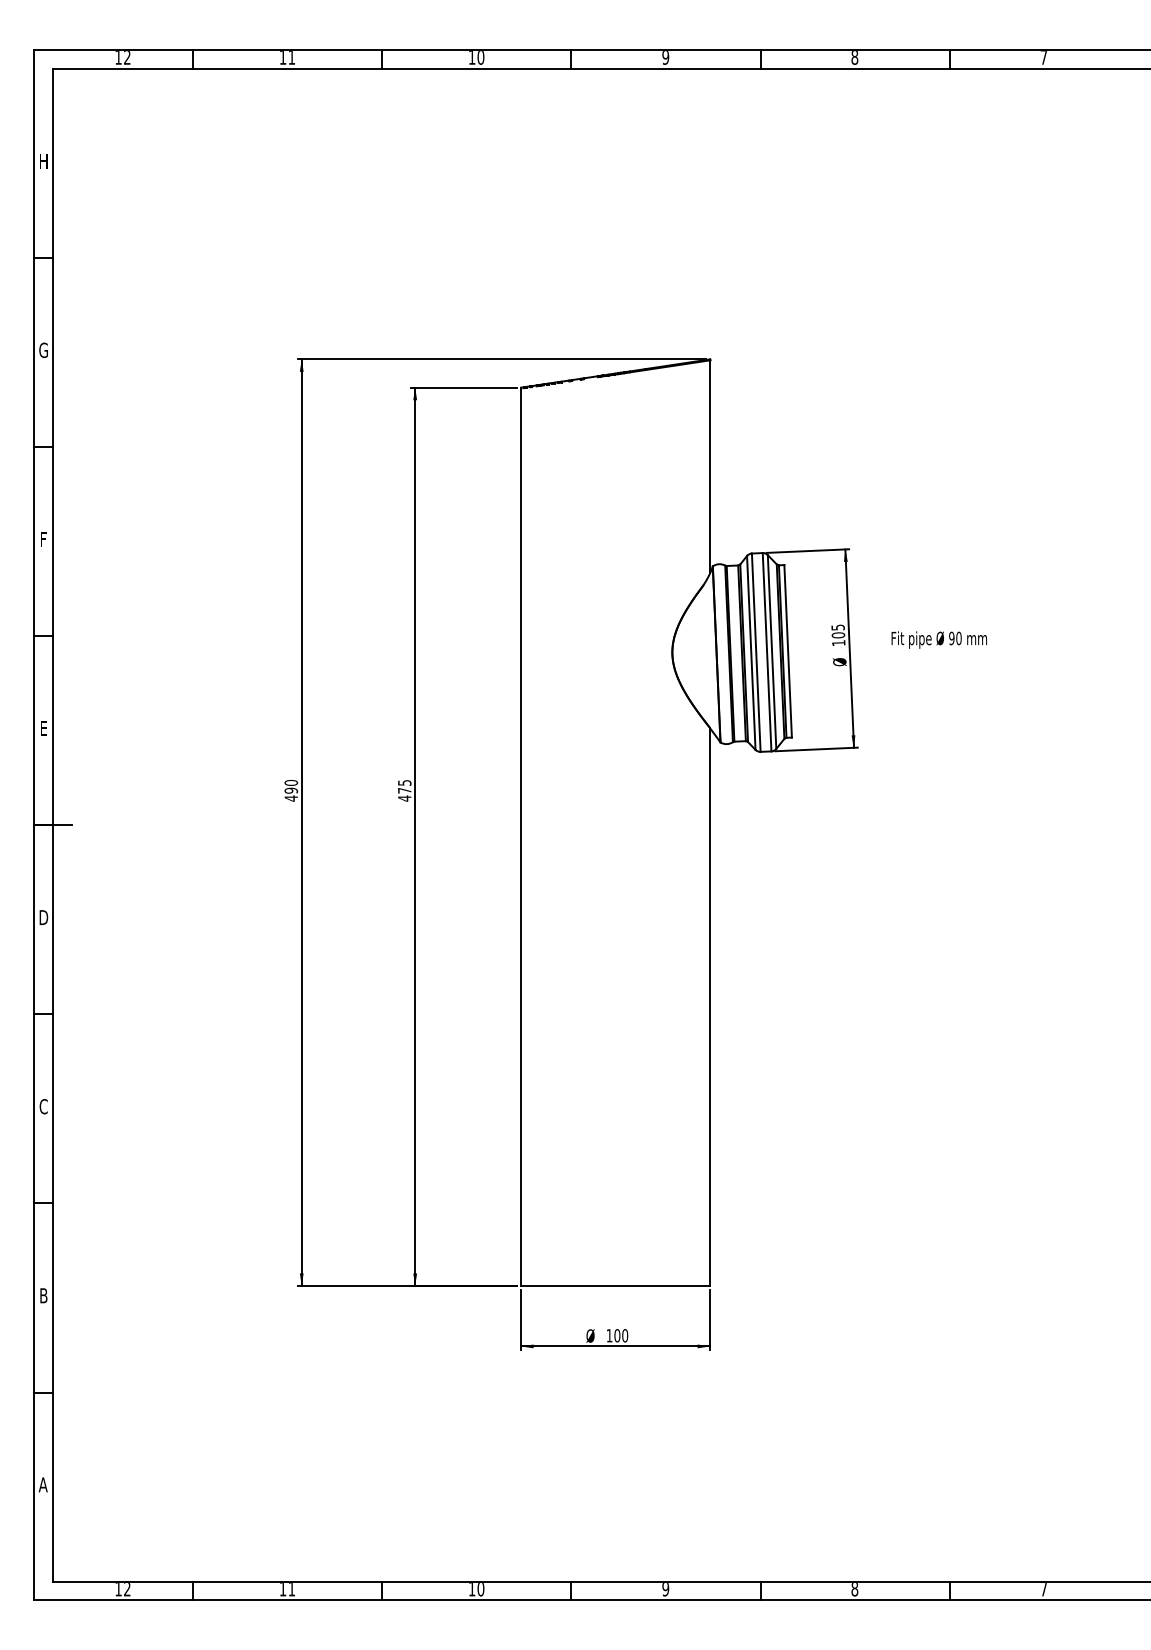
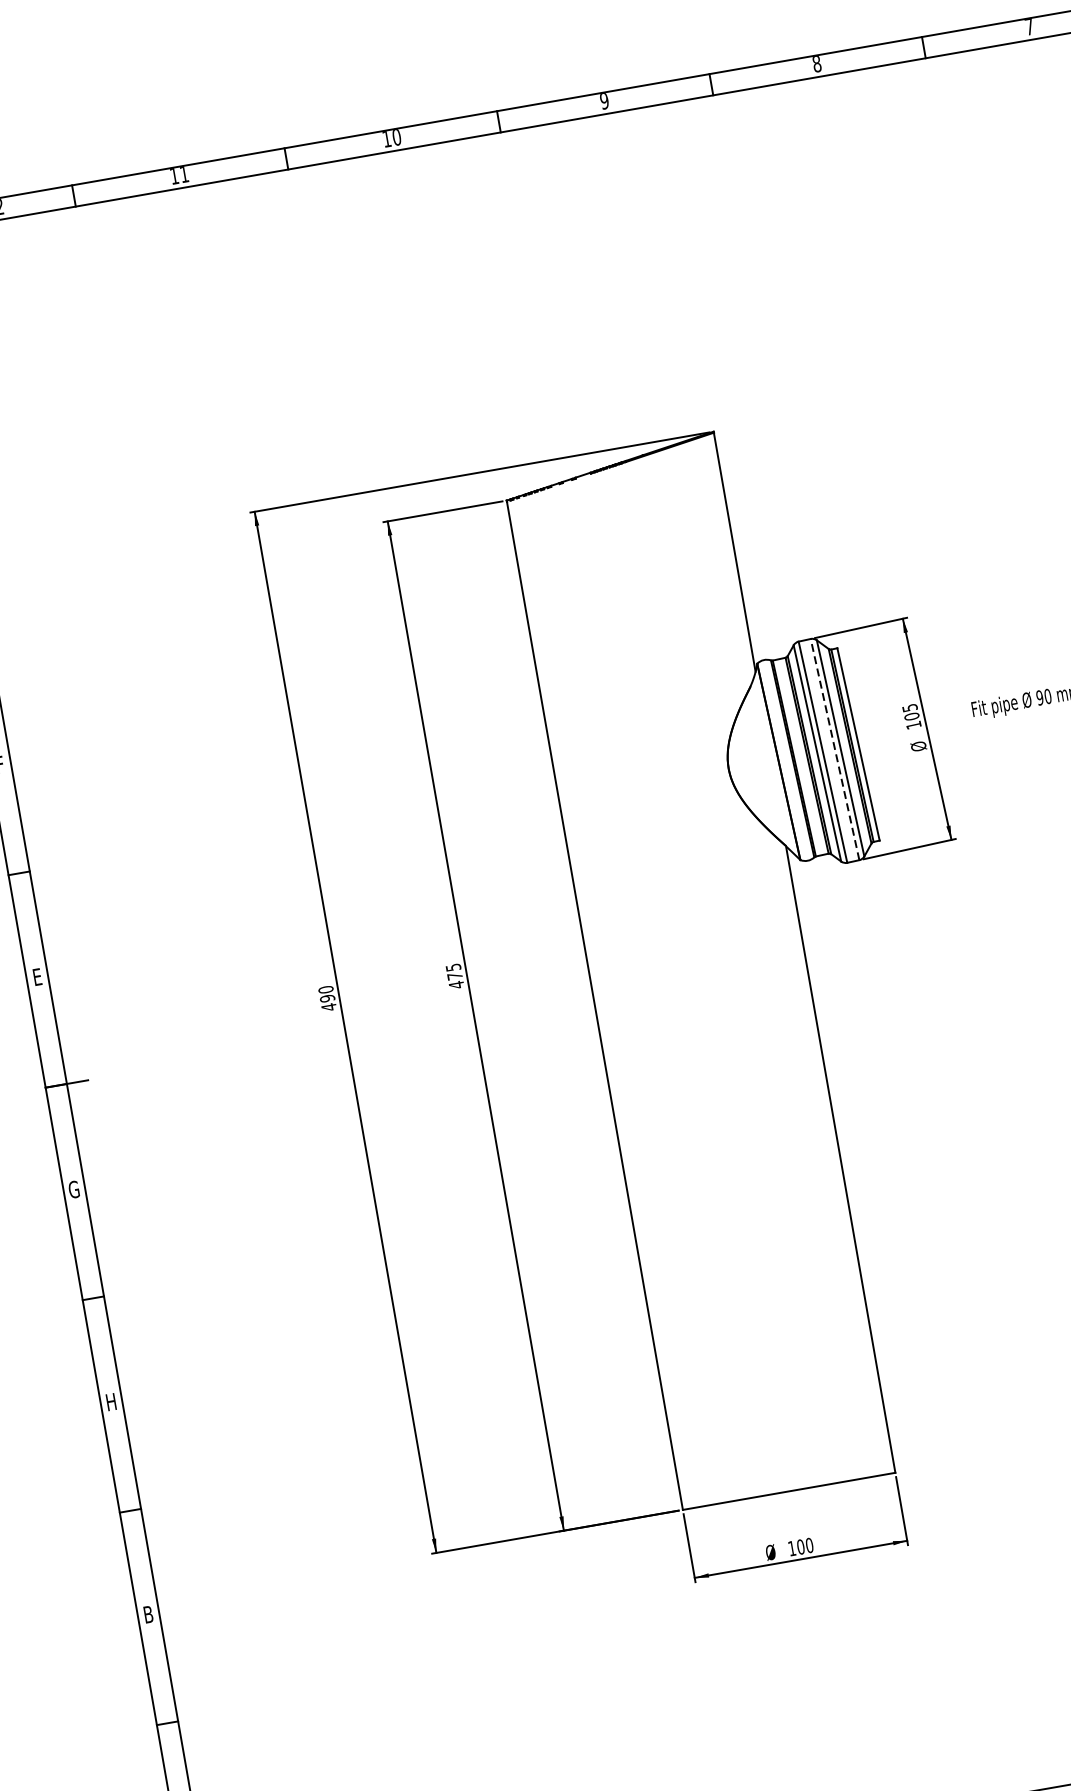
line: (767, 651) -> (835, 748), solid -> dashed
text: (43, 917) -> (73, 1189), D -> G
text: (43, 1106) -> (111, 1401), C -> H

